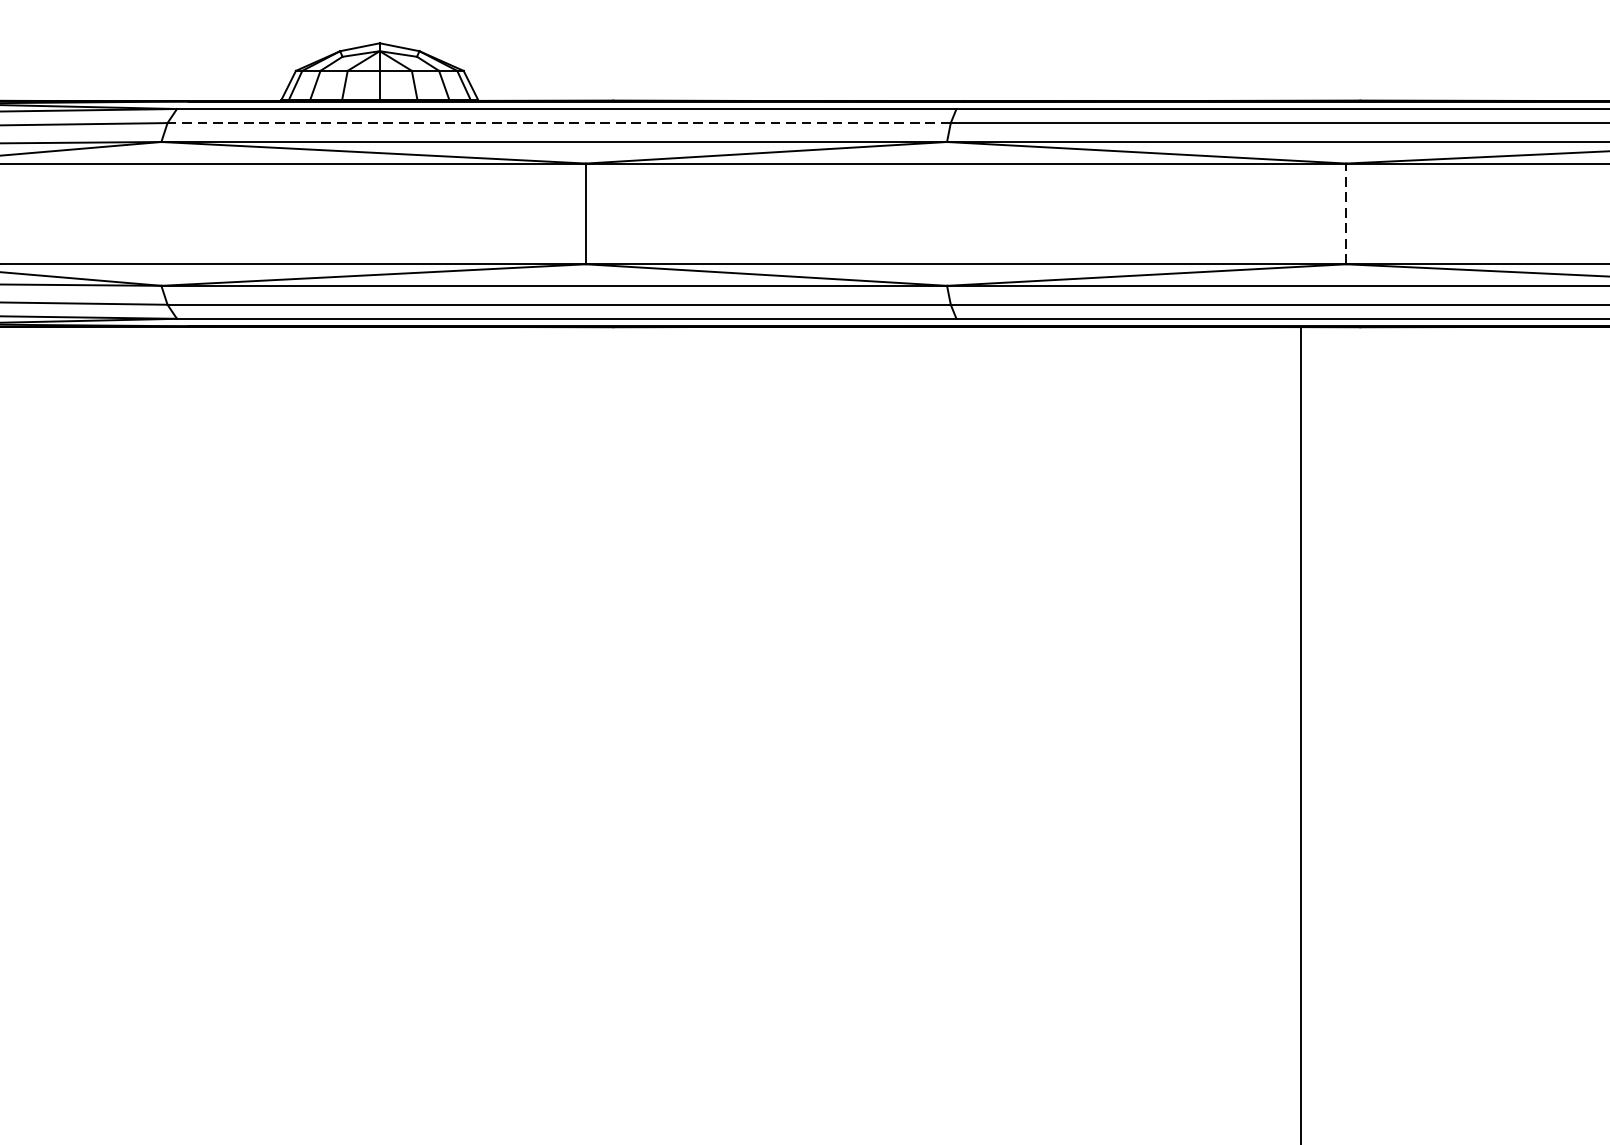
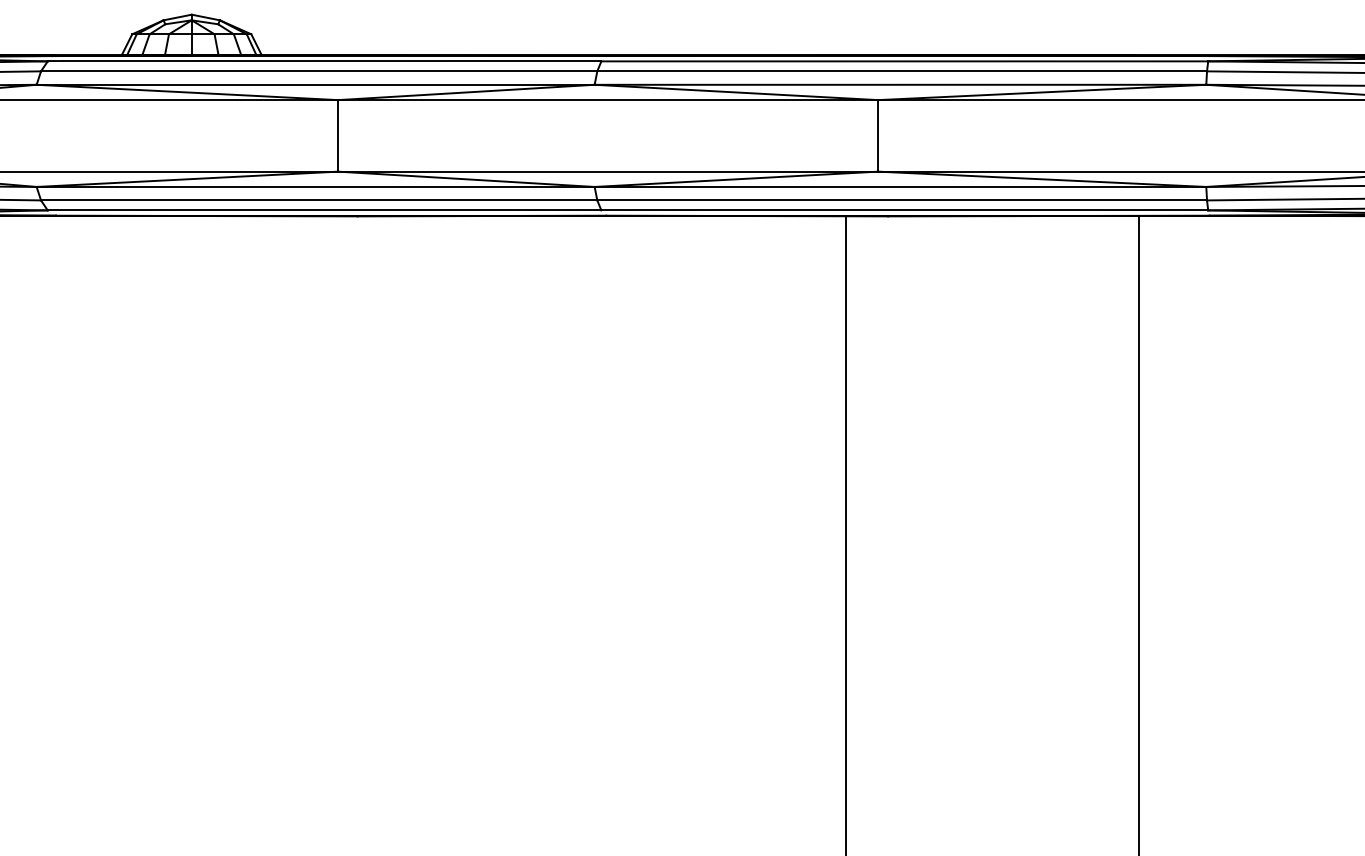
line: (558, 123) -> (318, 71), dashed -> solid
line: (1346, 213) -> (878, 135), dashed -> solid

